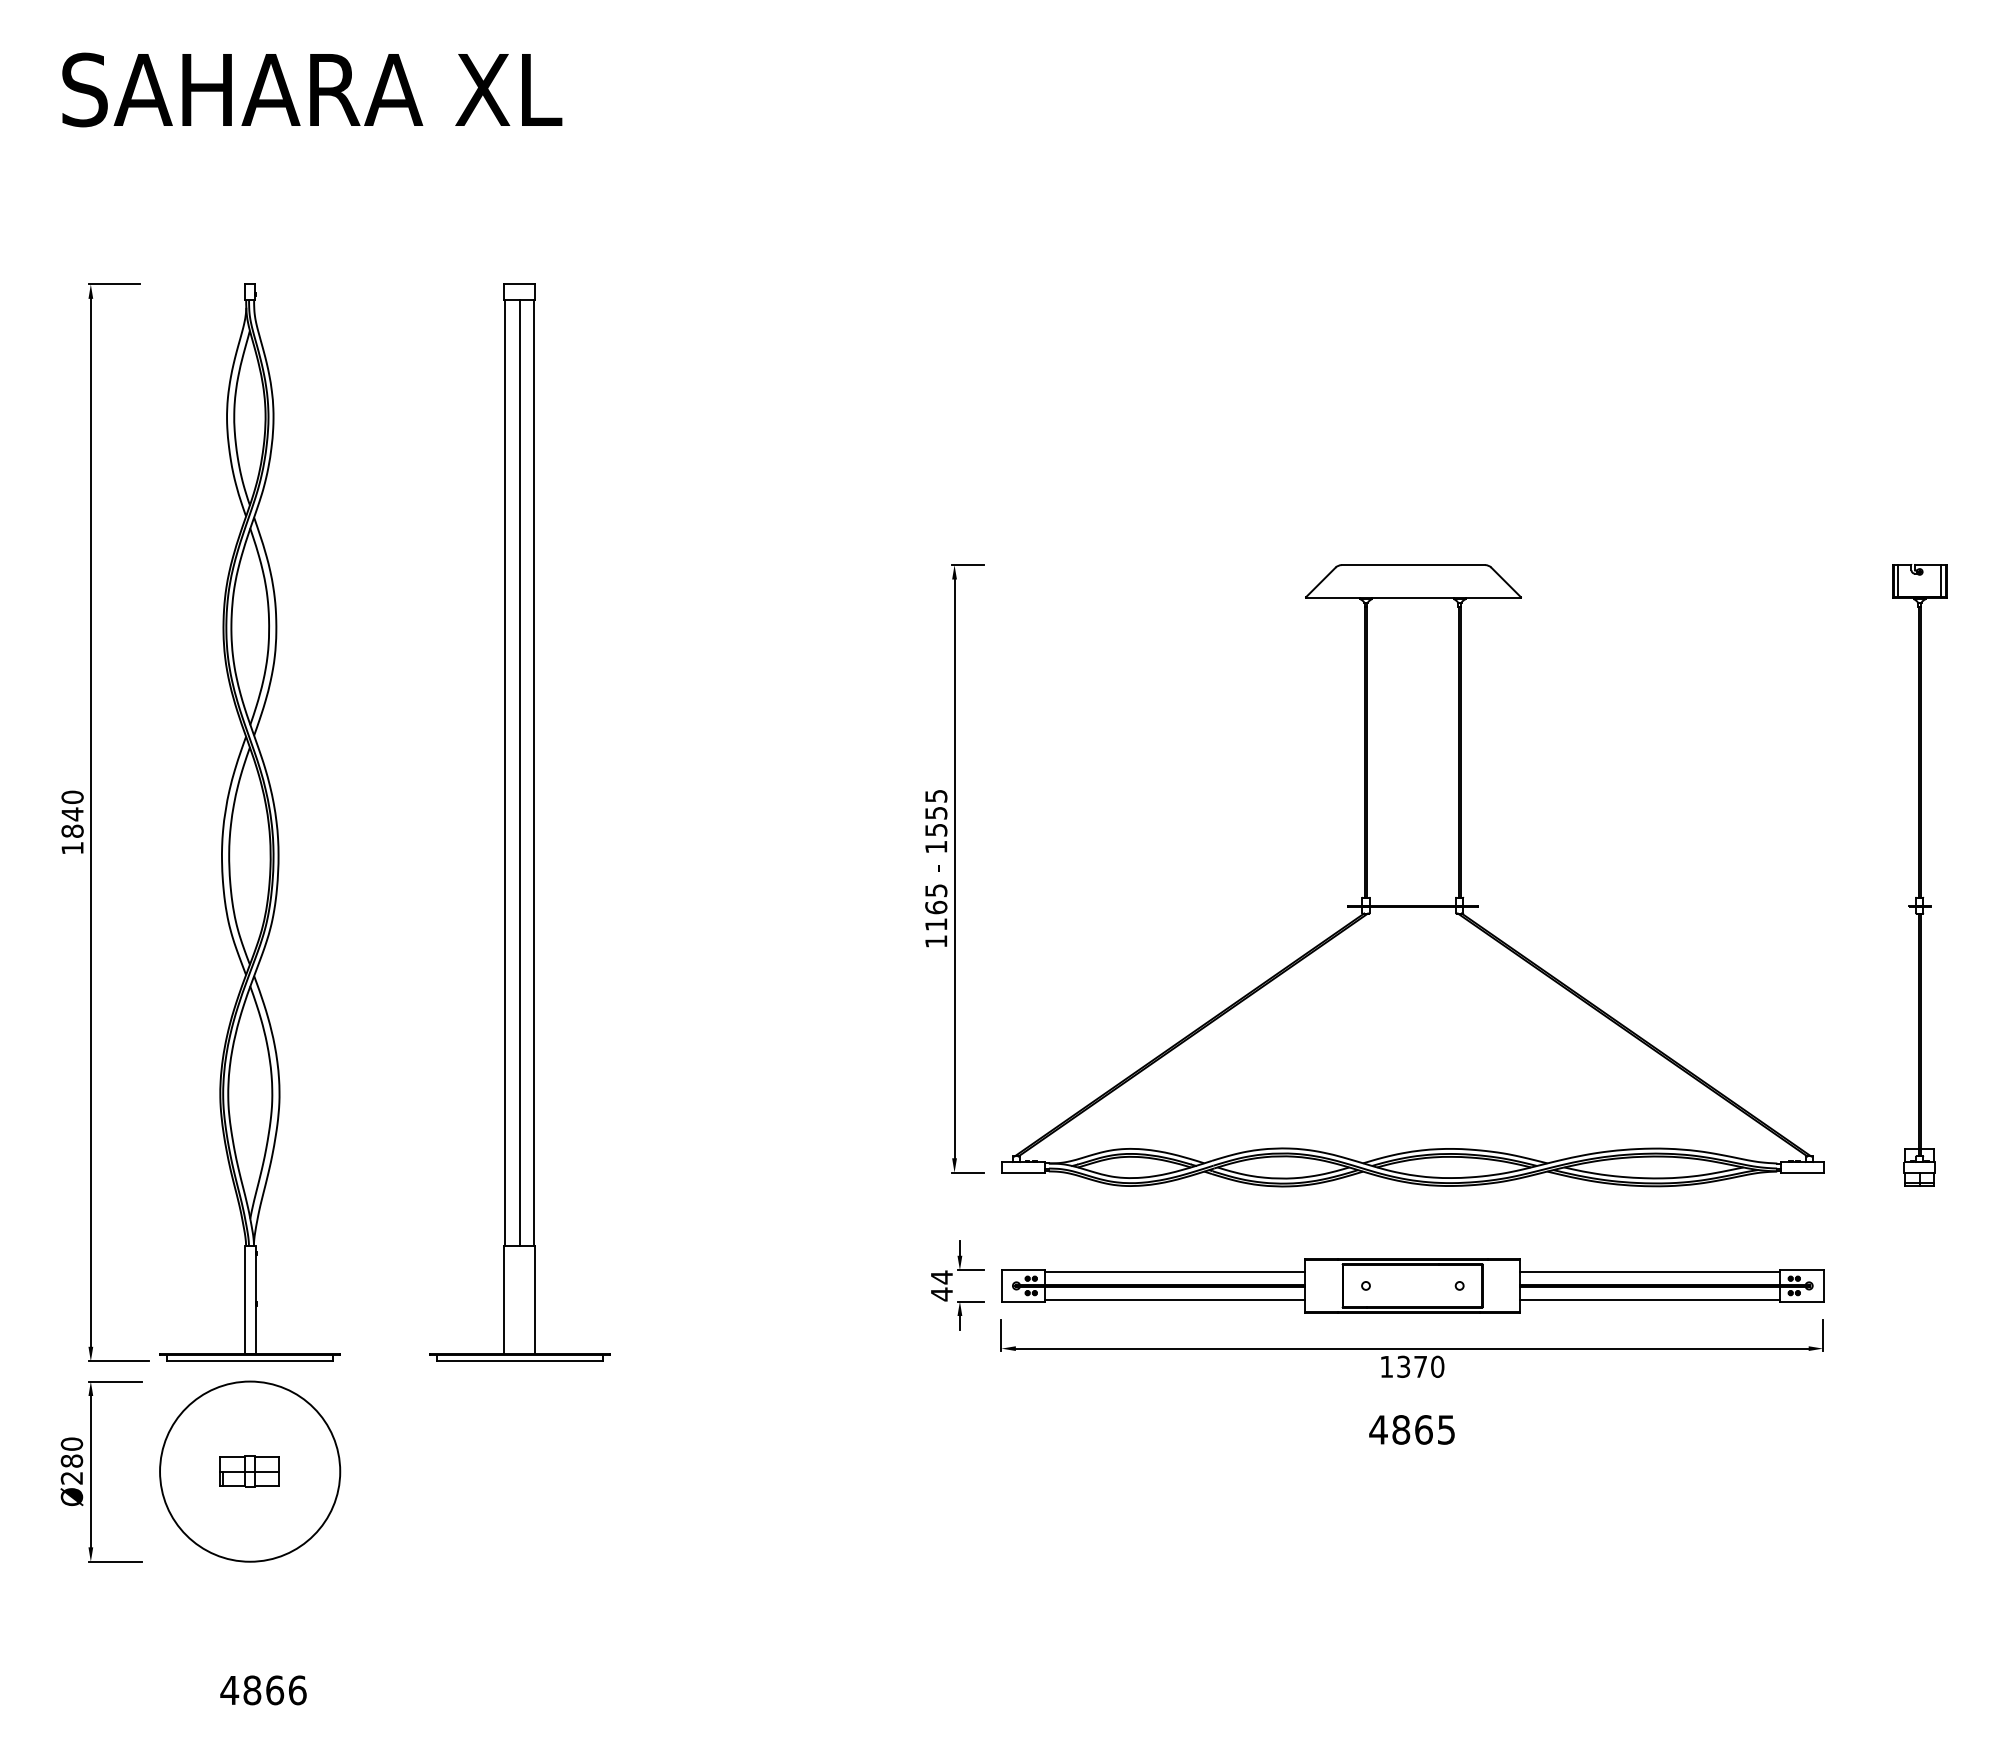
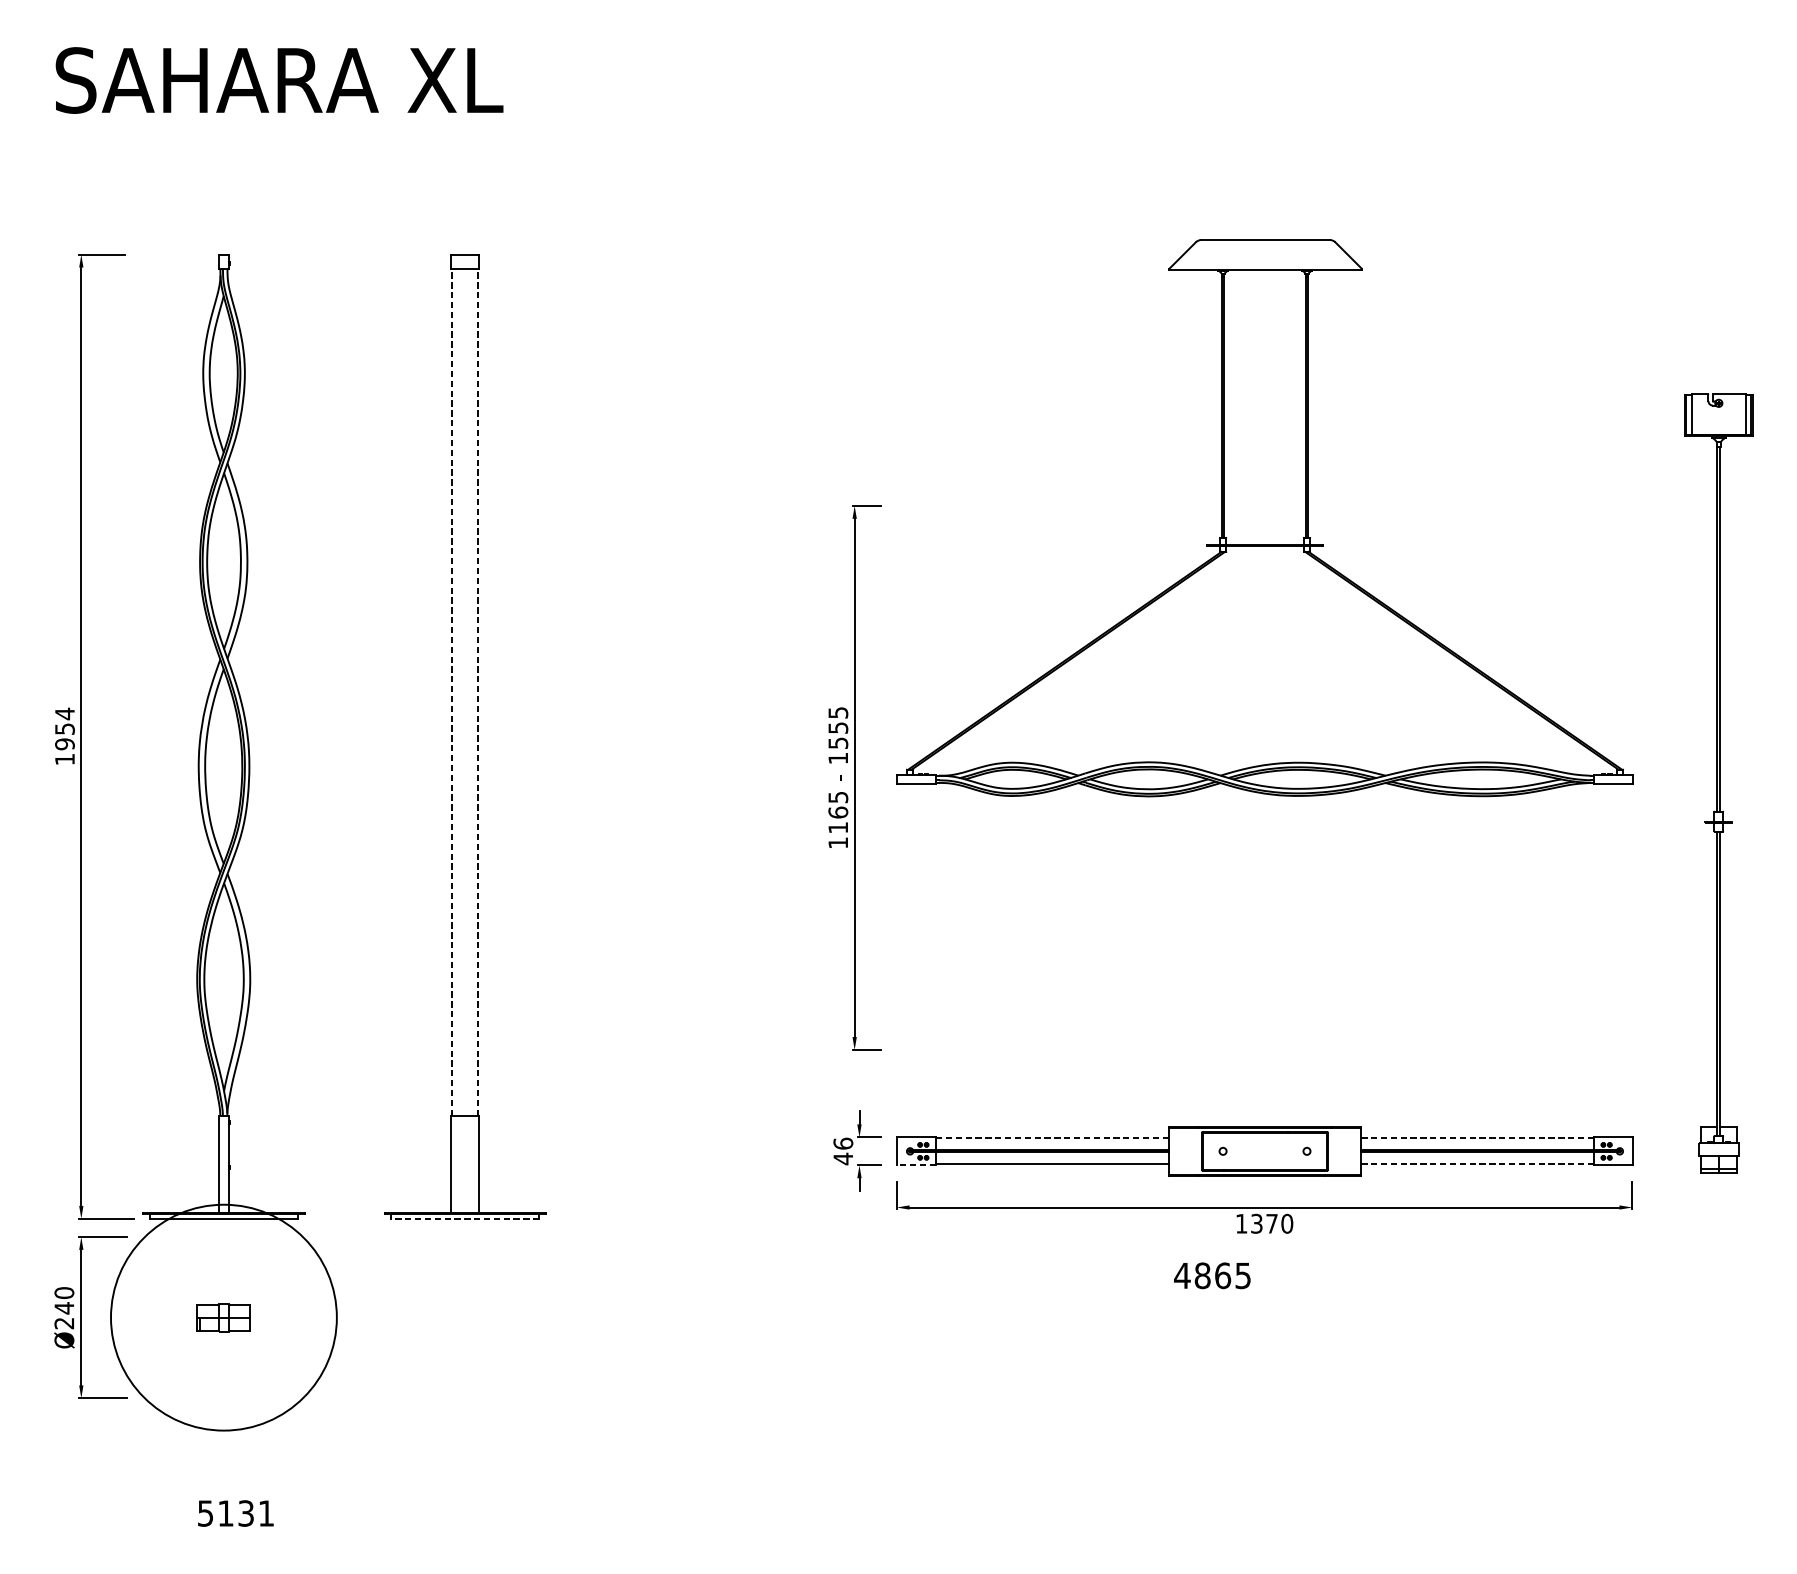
line: (505, 773) -> (452, 692), solid -> dashed
line: (519, 773) -> (465, 692), removed
line: (534, 773) -> (478, 692), solid -> dashed
text: (72, 814) -> (64, 729), 1840 -> 1954
part: (1412, 875) -> (1264, 517), moved
part: (1919, 875) -> (1718, 783), size x1.4
line: (1174, 1271) -> (1051, 1138), solid -> dashed
line: (1649, 1271) -> (1476, 1138), solid -> dashed
text: (941, 1277) -> (842, 1143), 44 -> 46
line: (1649, 1300) -> (1476, 1164), solid -> dashed
line: (1023, 1301) -> (916, 1165), solid -> dashed
line: (519, 1361) -> (465, 1219), solid -> dashed
text: (1411, 1429) -> (1211, 1275), moved
text: (71, 1461) -> (63, 1308), Ø280 -> Ø240
circle: (250, 1471) -> (224, 1317), size x1.4
text: (263, 1690) -> (235, 1513), 4866 -> 5131

